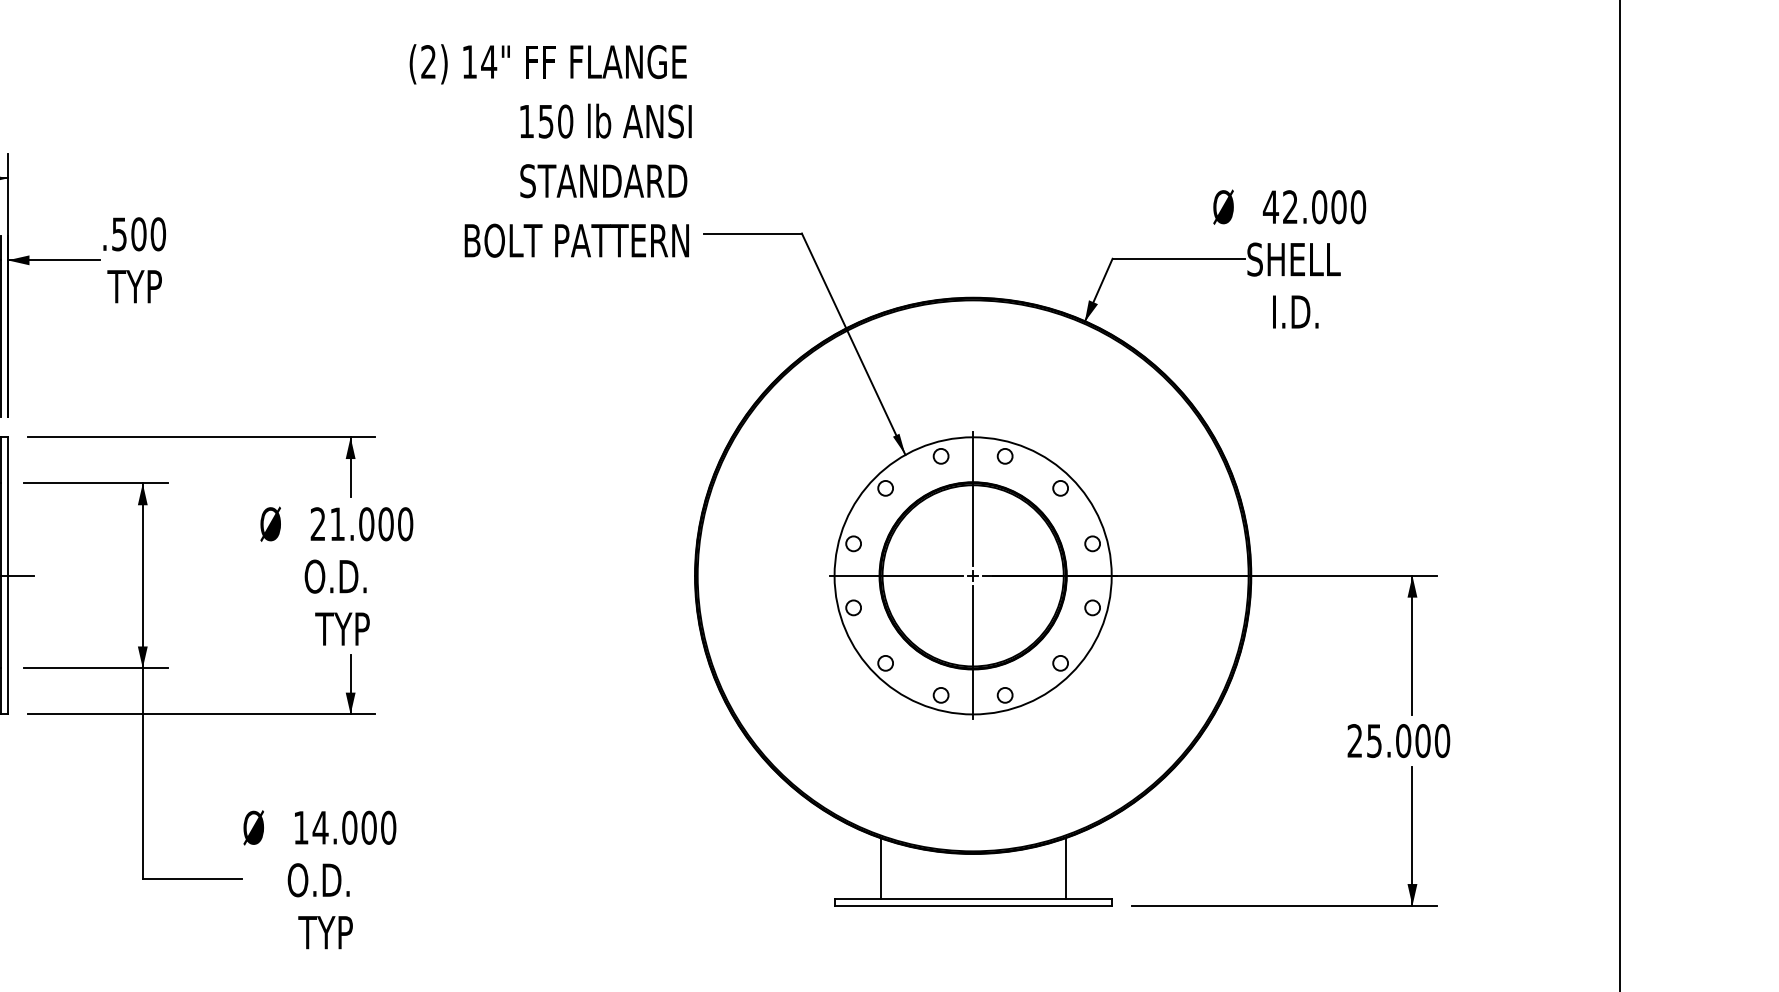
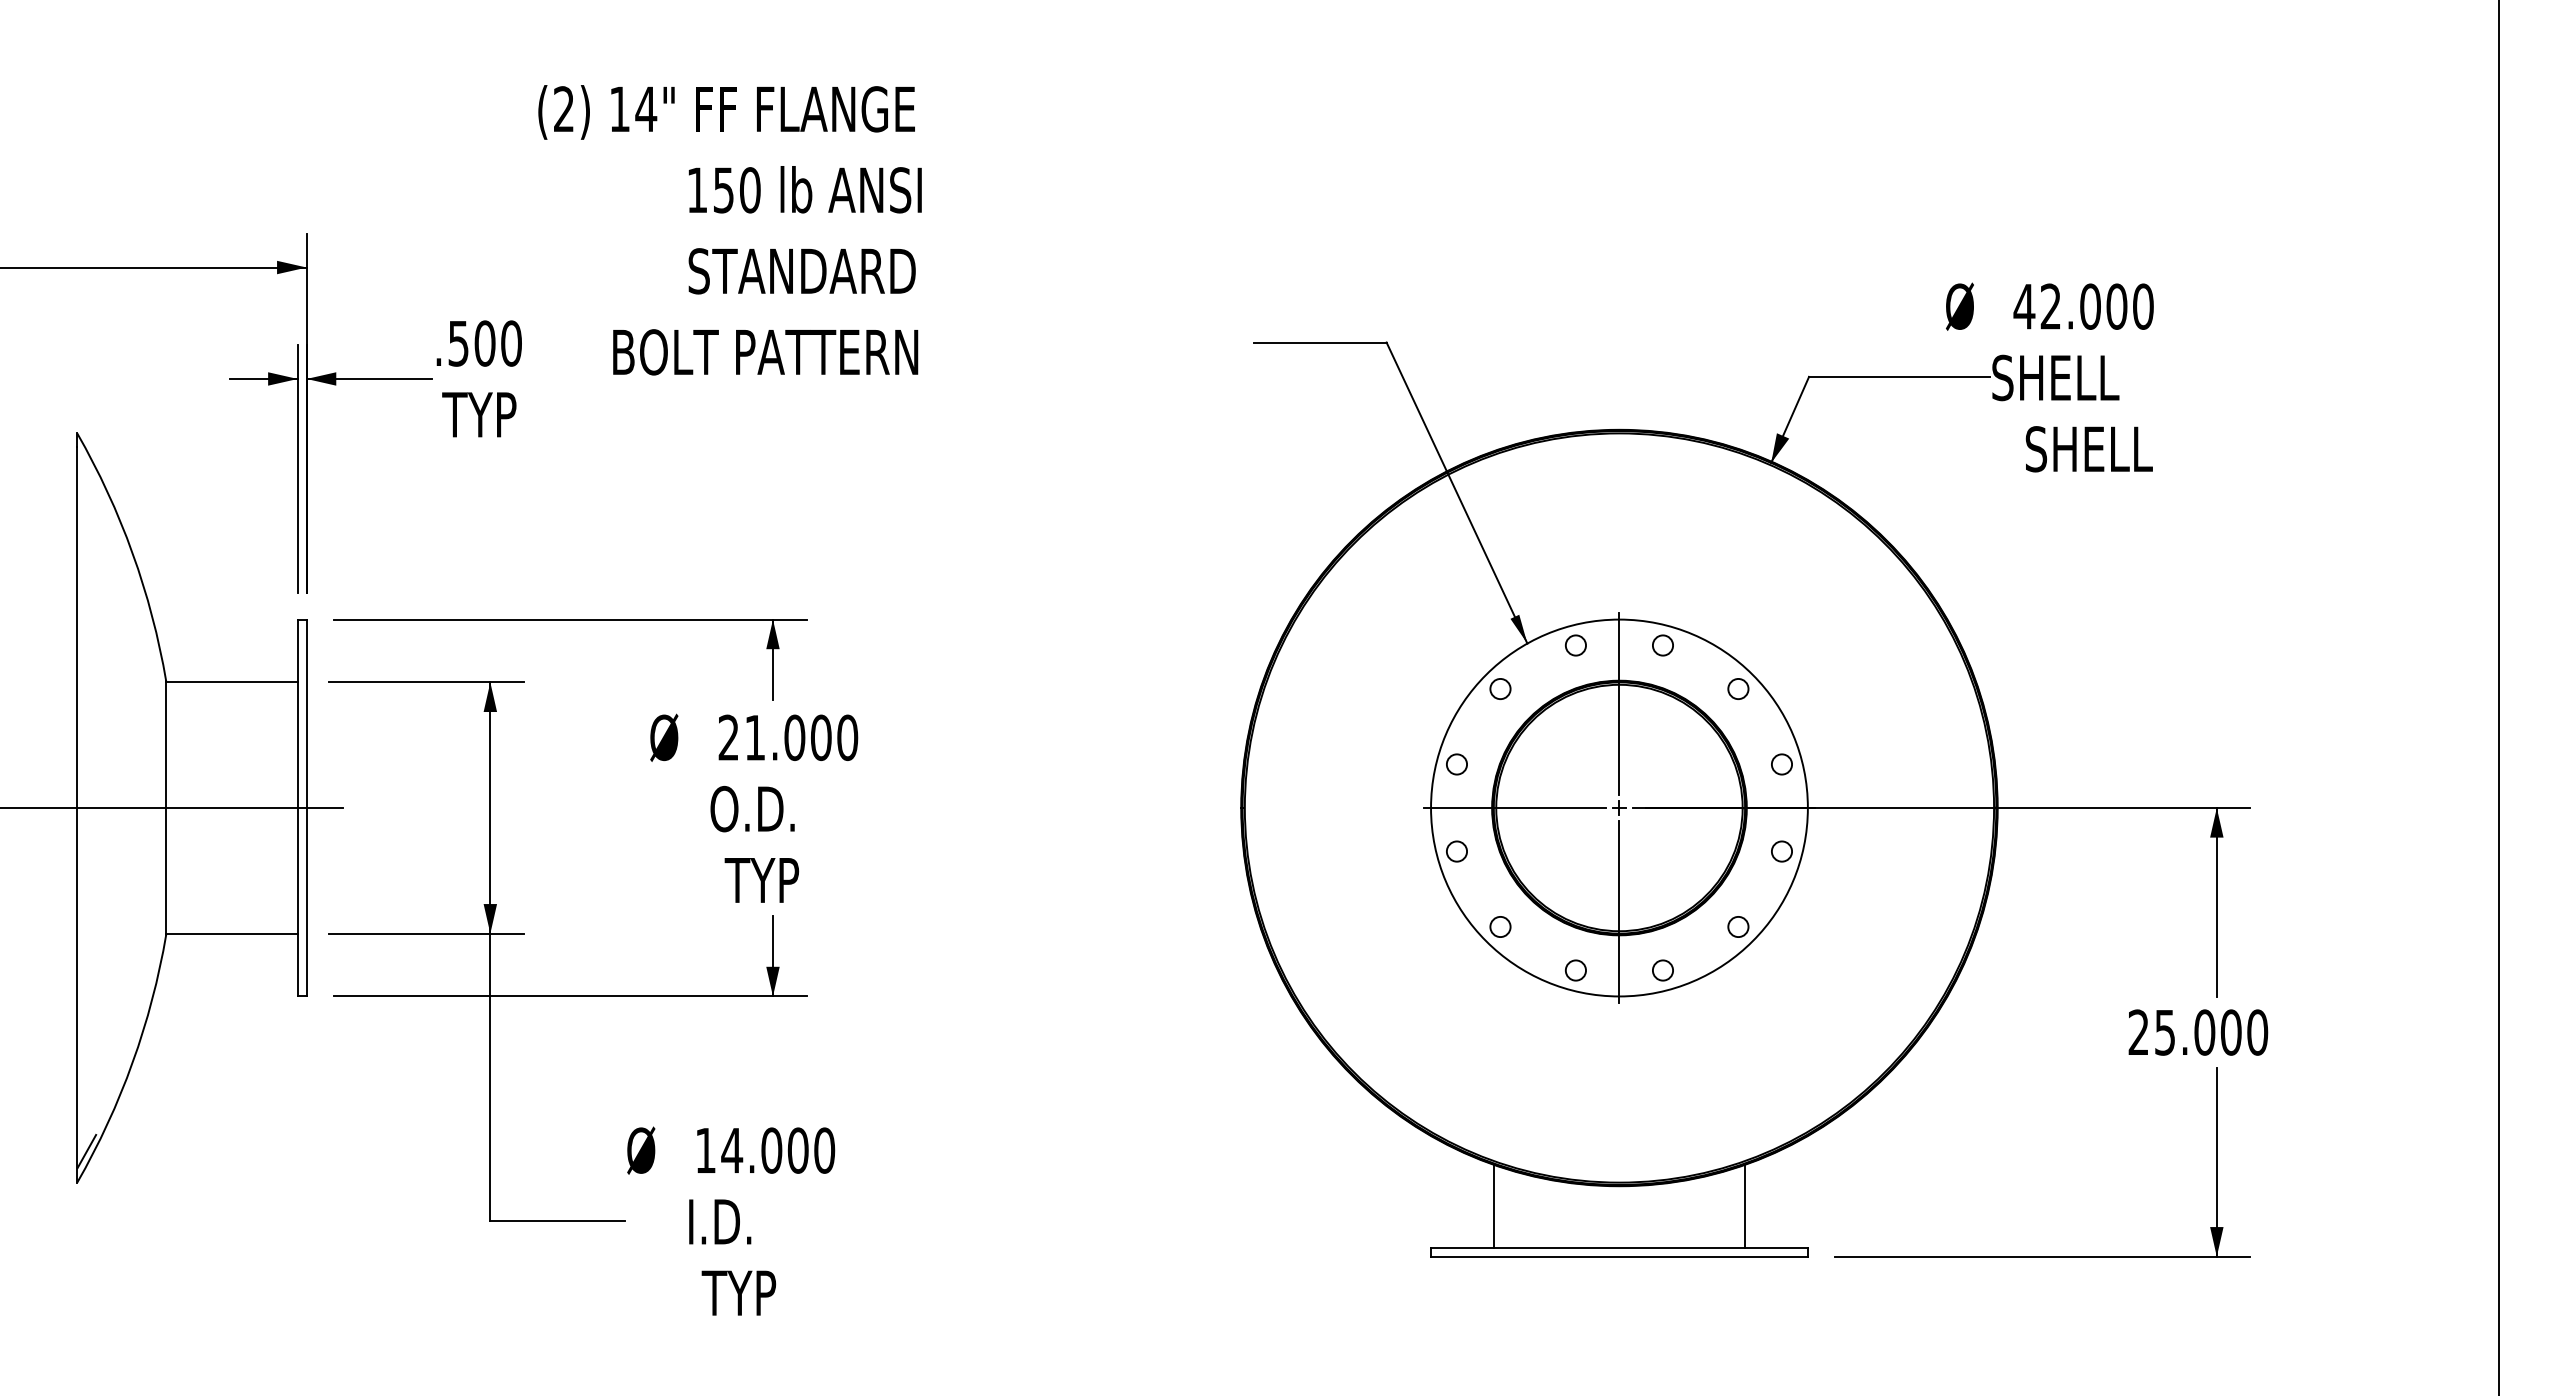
text: (550, 151) -> (729, 230), moved
text: (1318, 312) -> (2088, 449), I.D. -> SHELL
text: (318, 879) -> (729, 1221), O.D. -> I.D.

